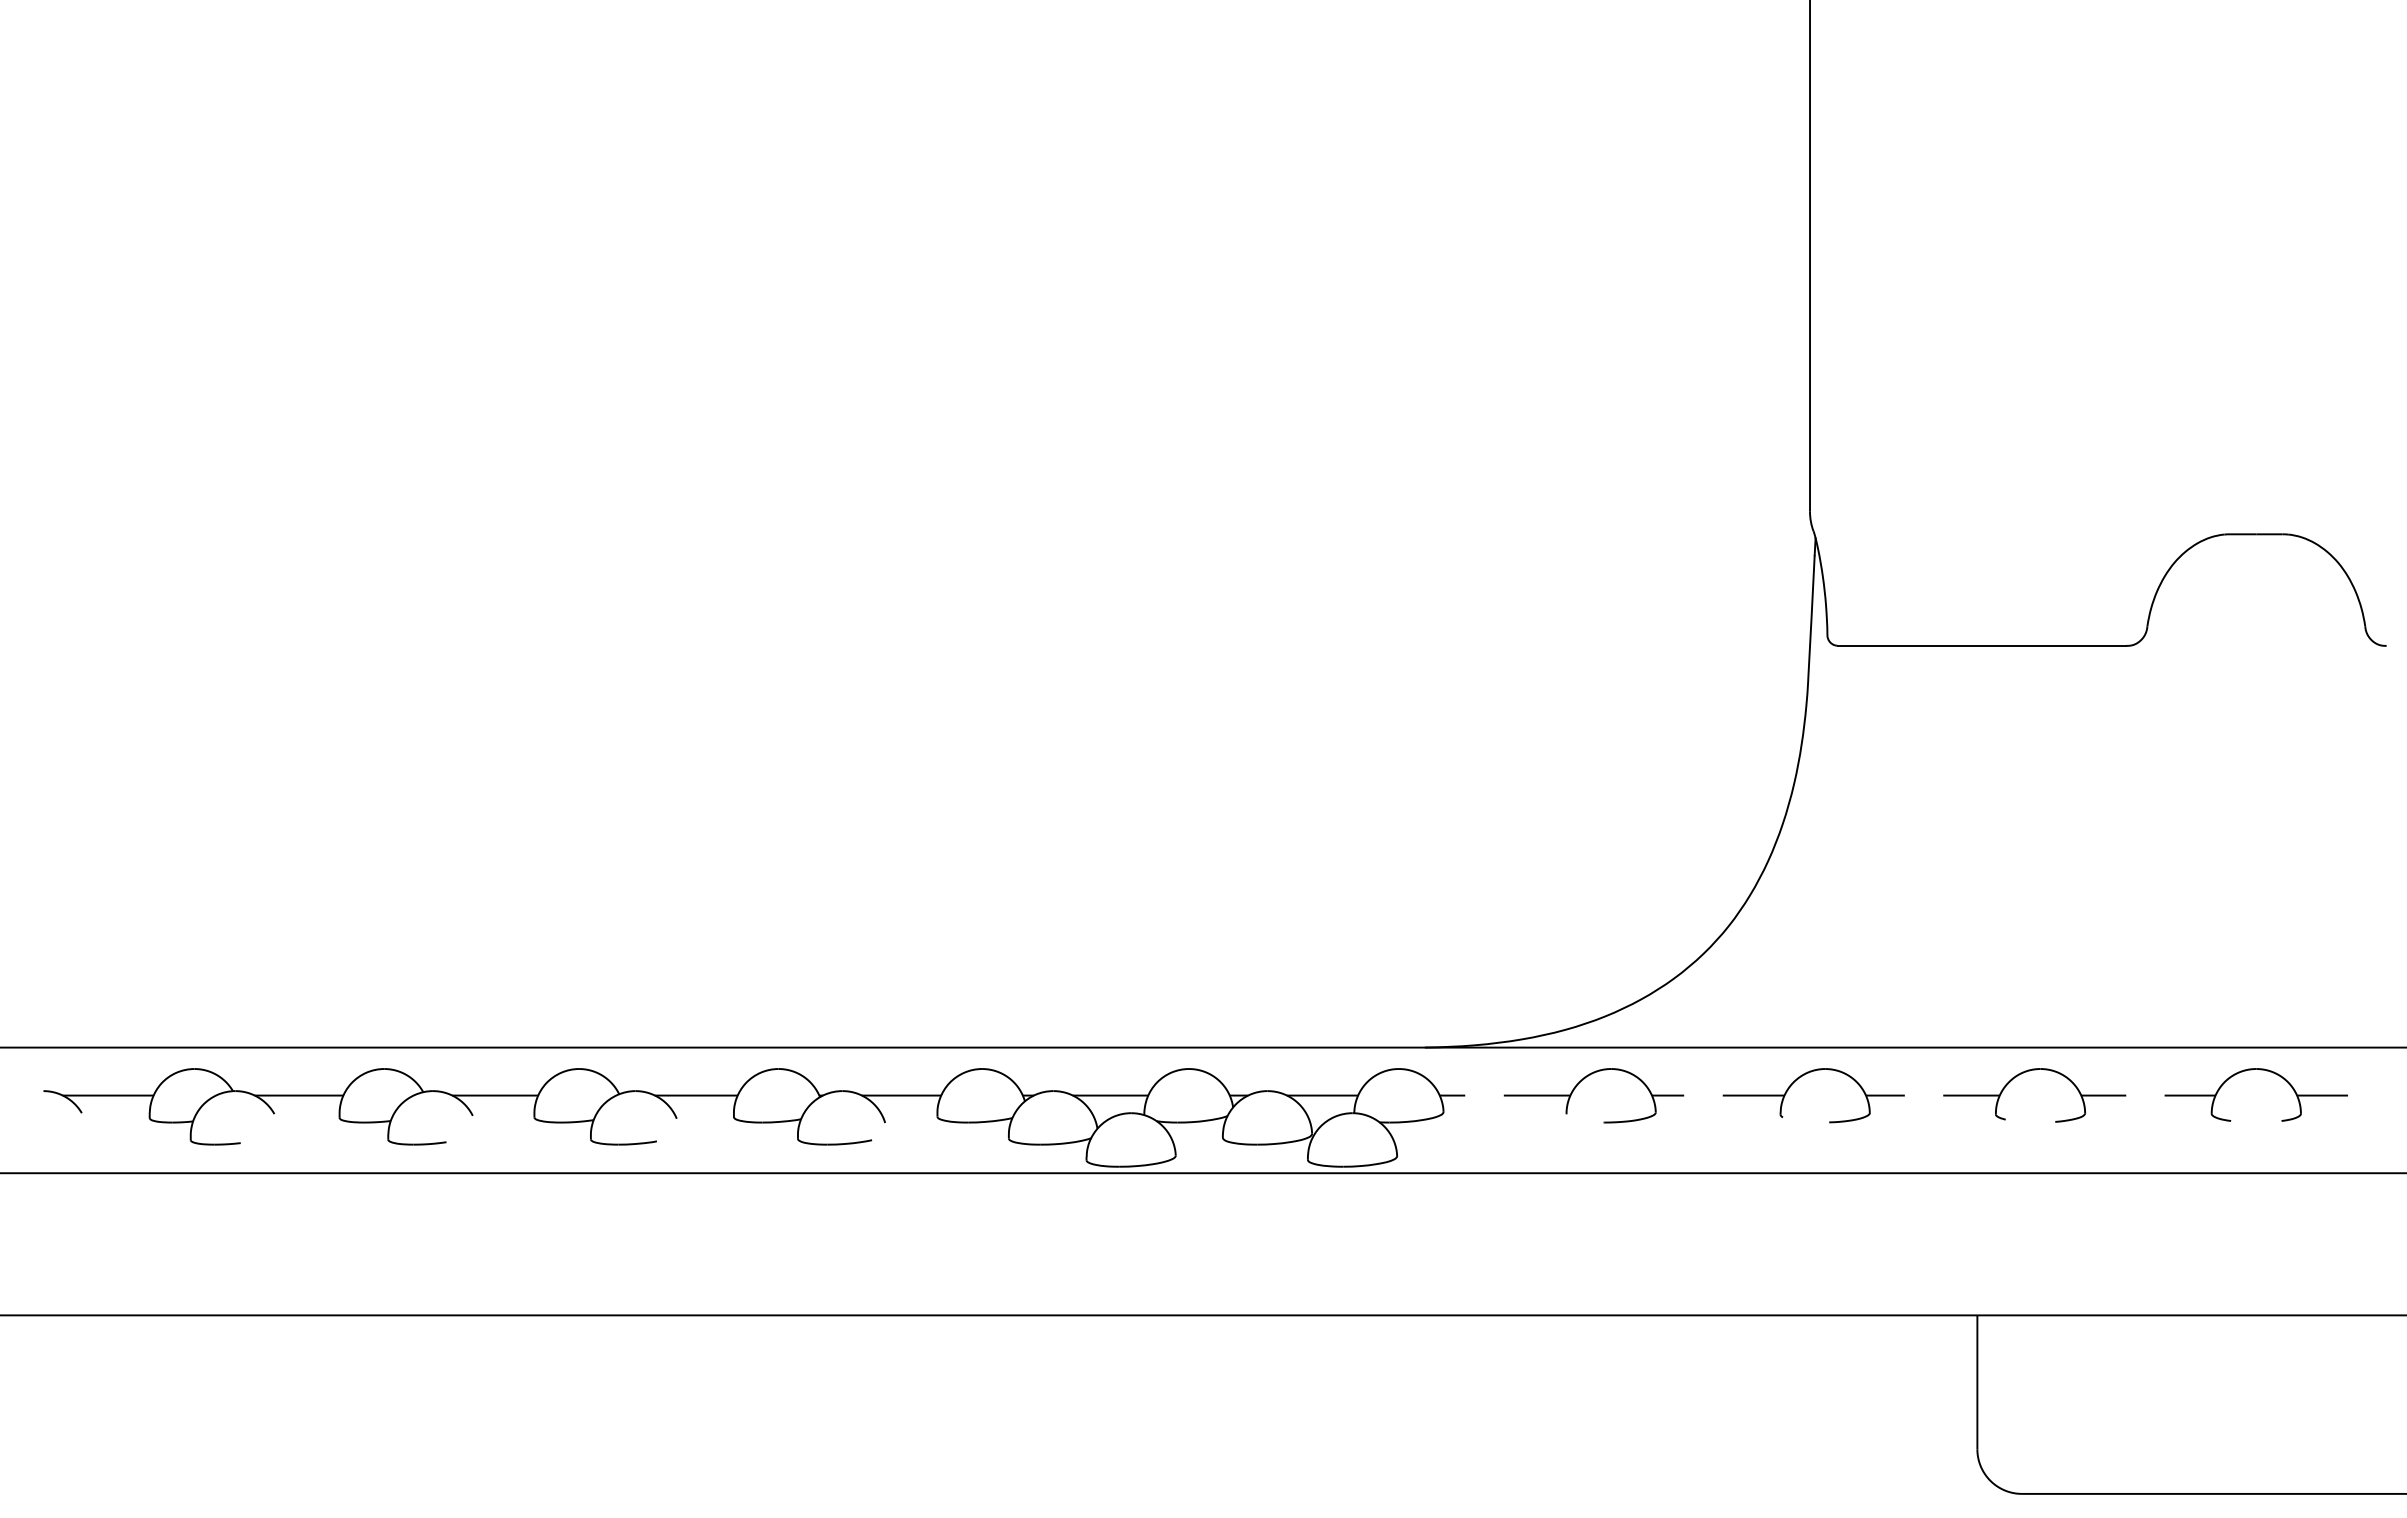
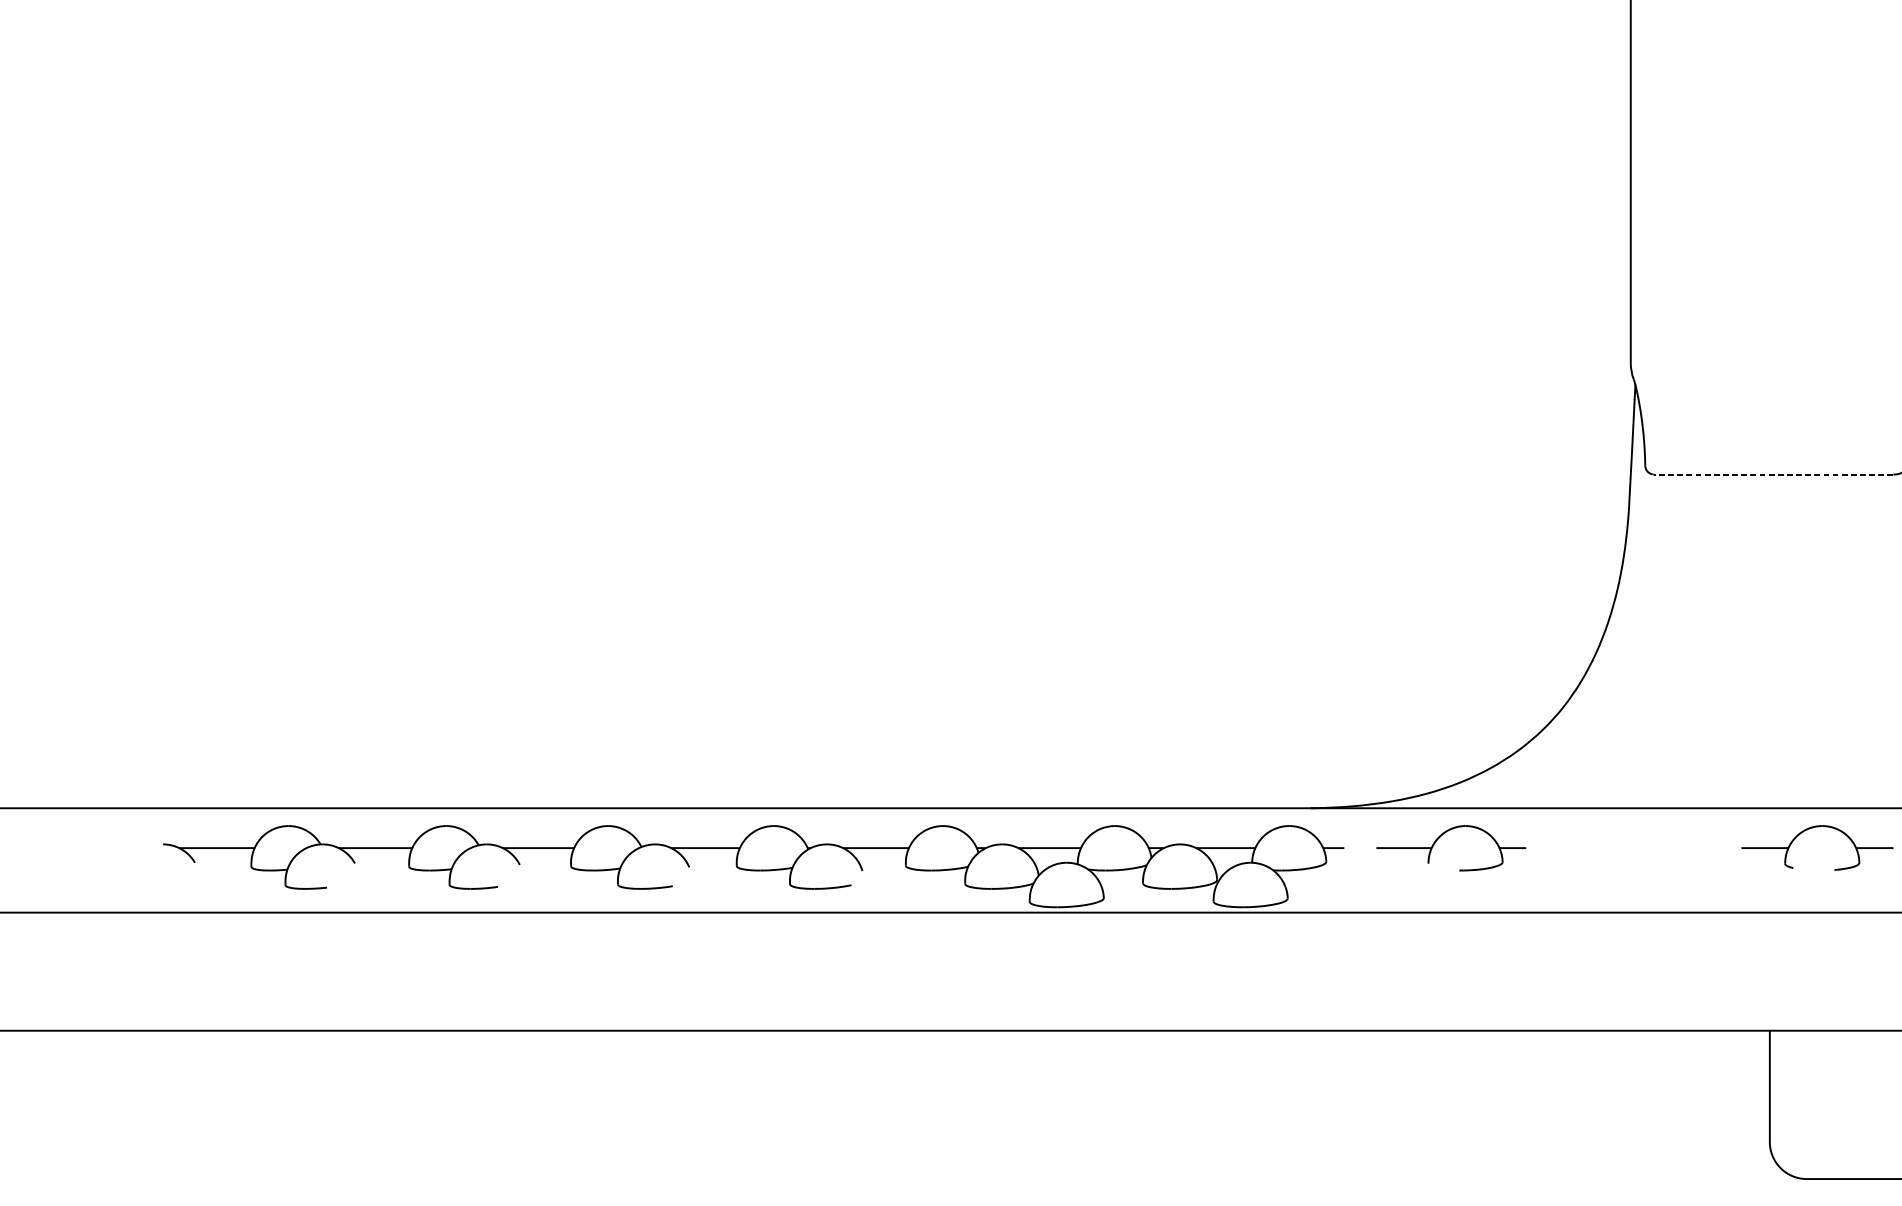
line: (1981, 645) -> (1773, 474), solid -> dashed
part: (1801, 1077) -> (1623, 833), removed

